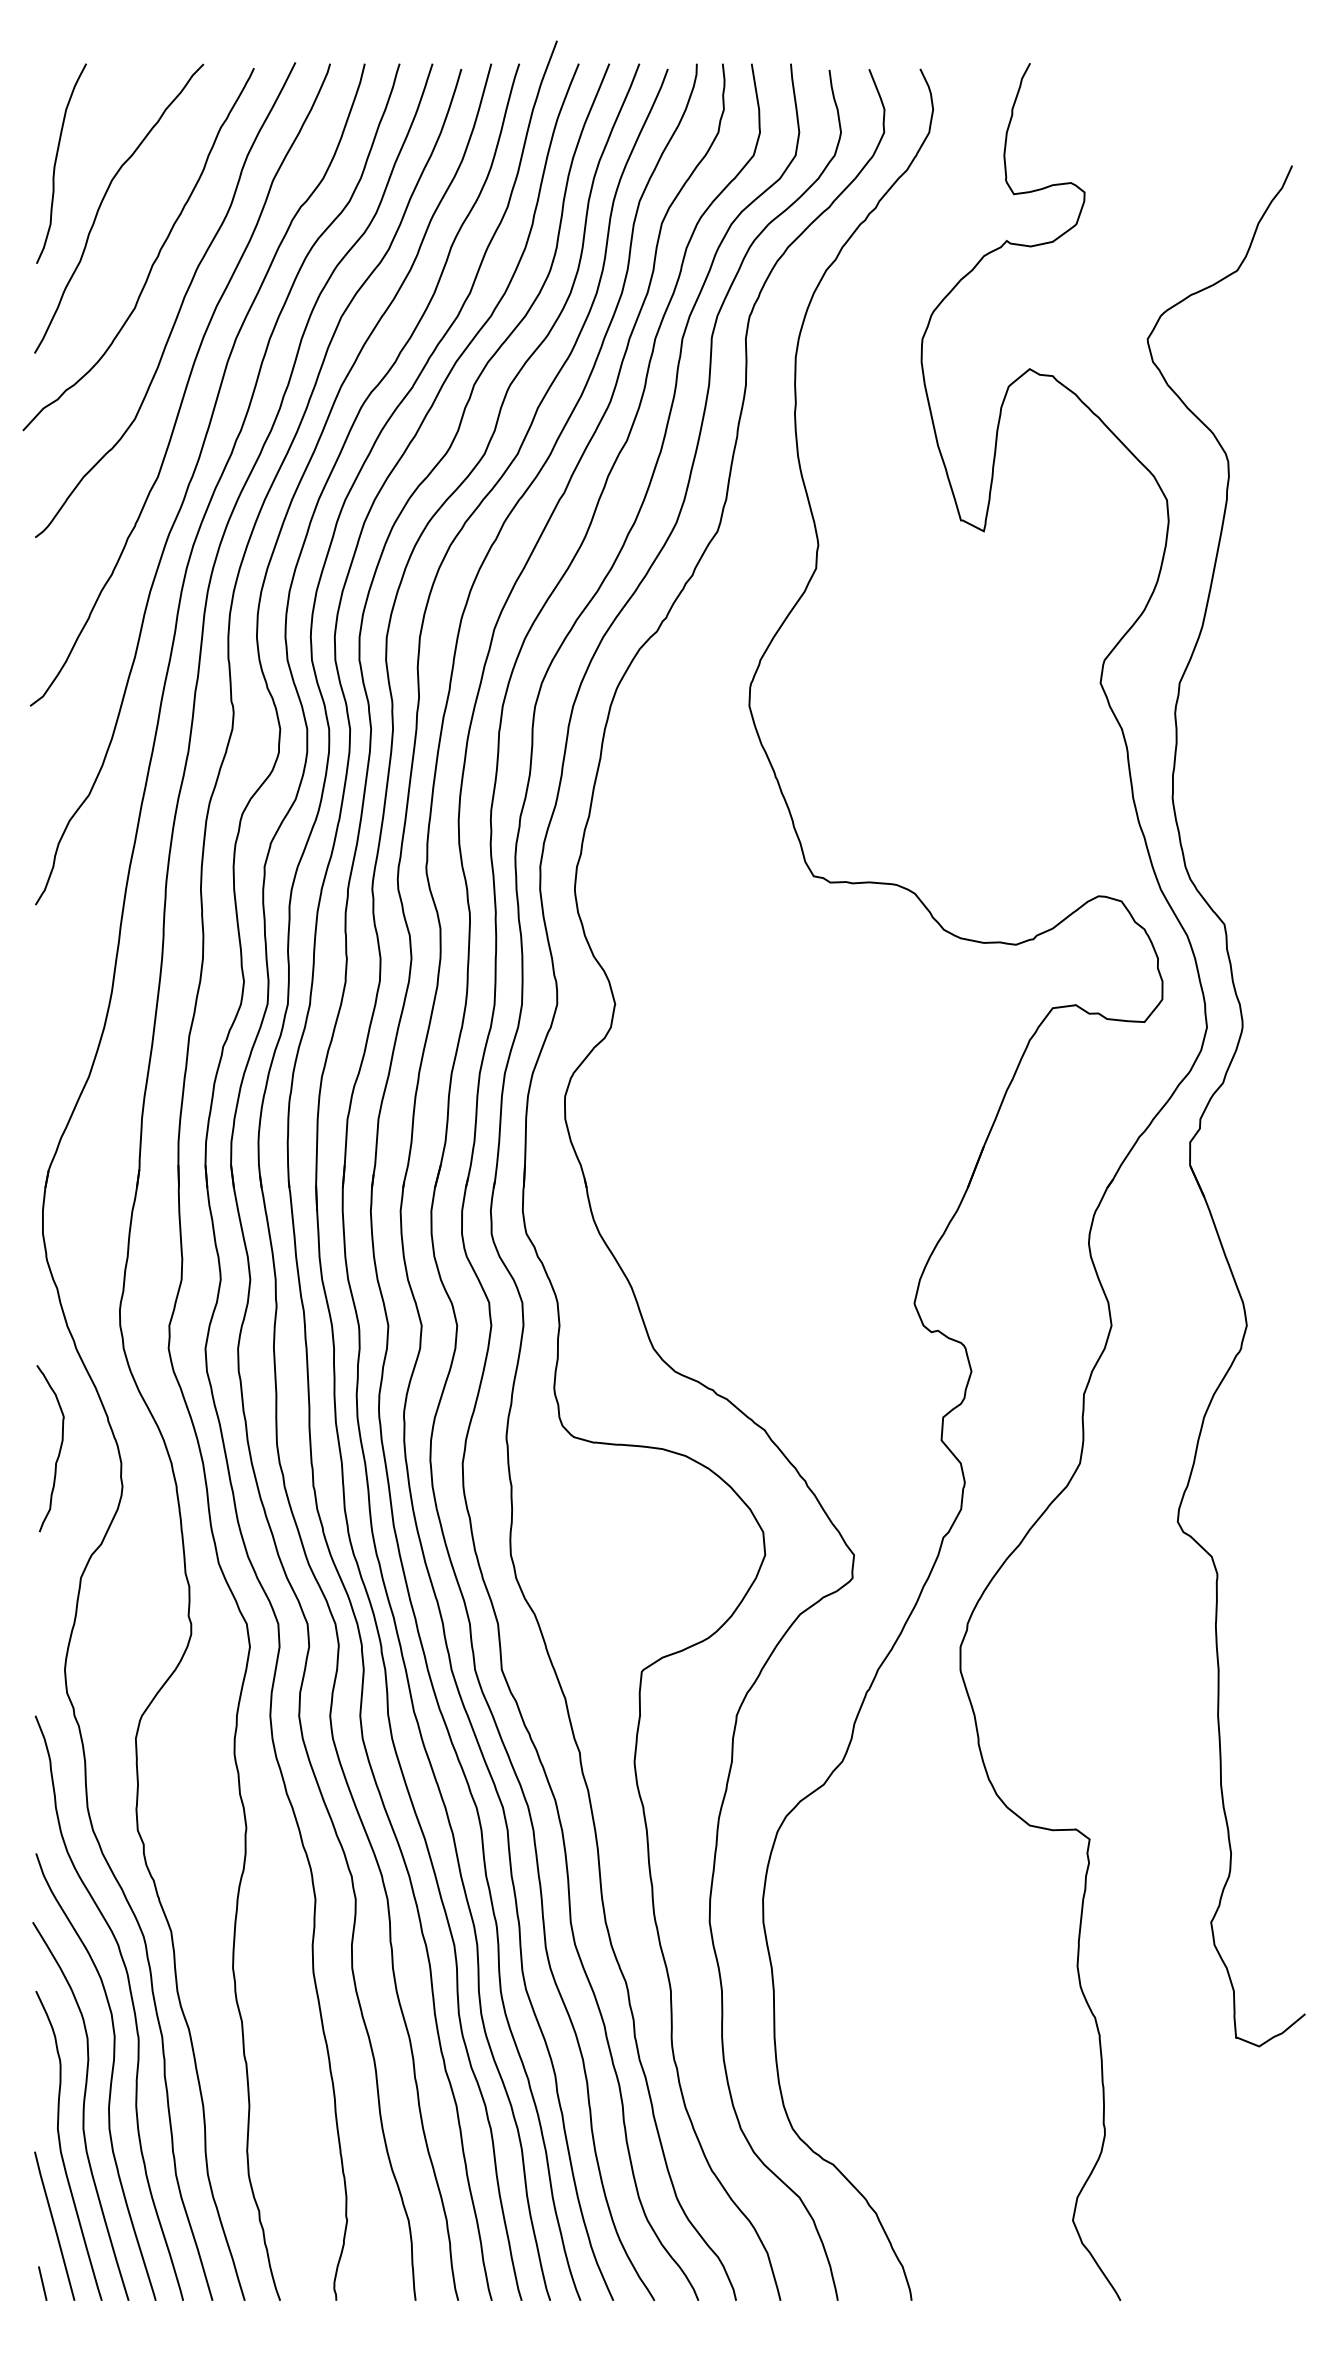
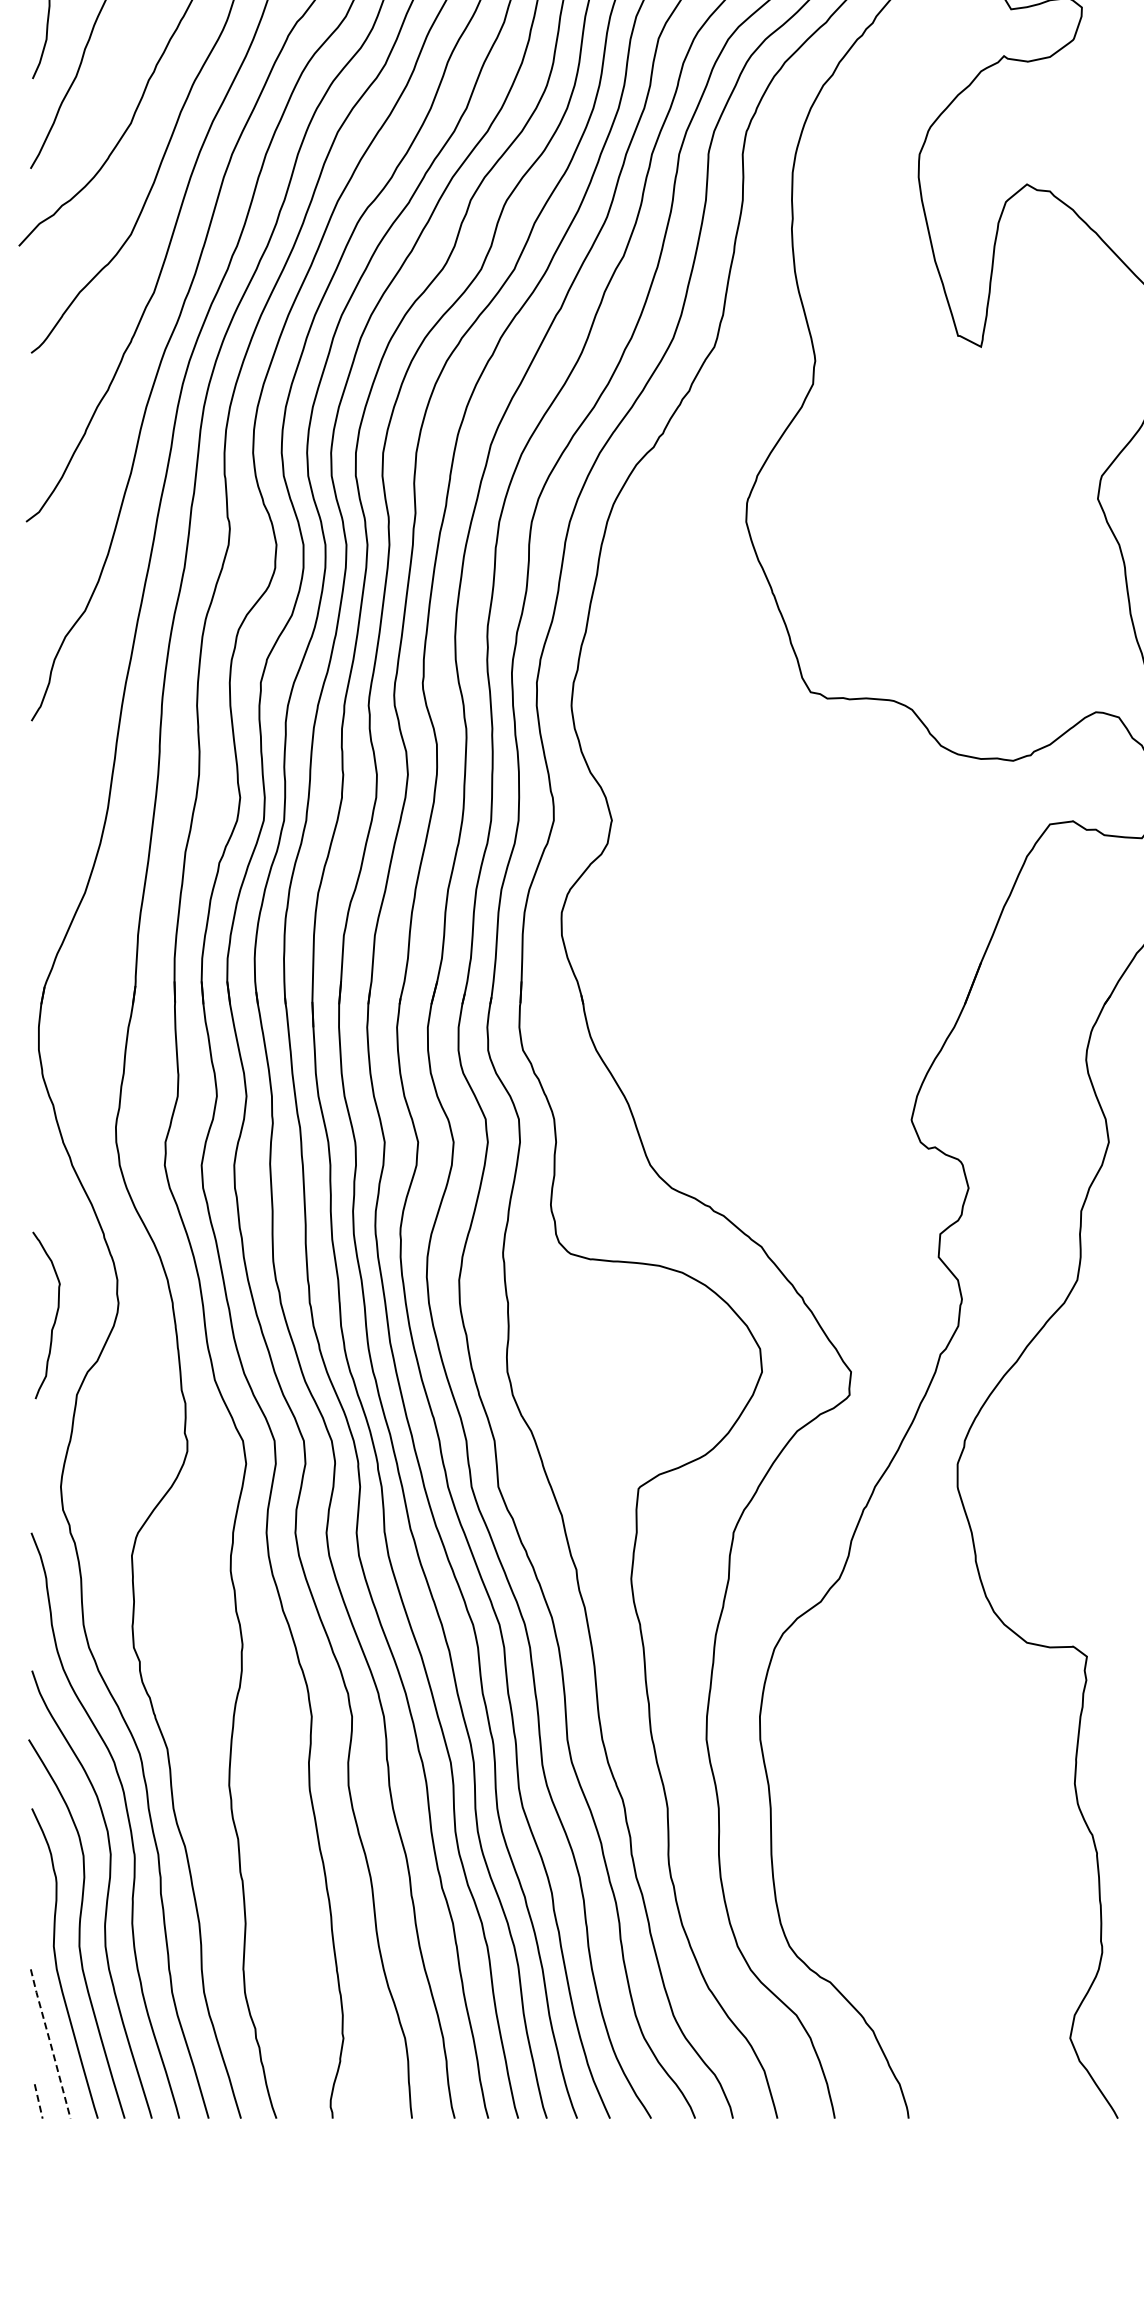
curve: (58, 1452) -> (54, 1319), moved
line: (54, 2226) -> (50, 2044), solid -> dashed
line: (42, 2283) -> (38, 2101), solid -> dashed

